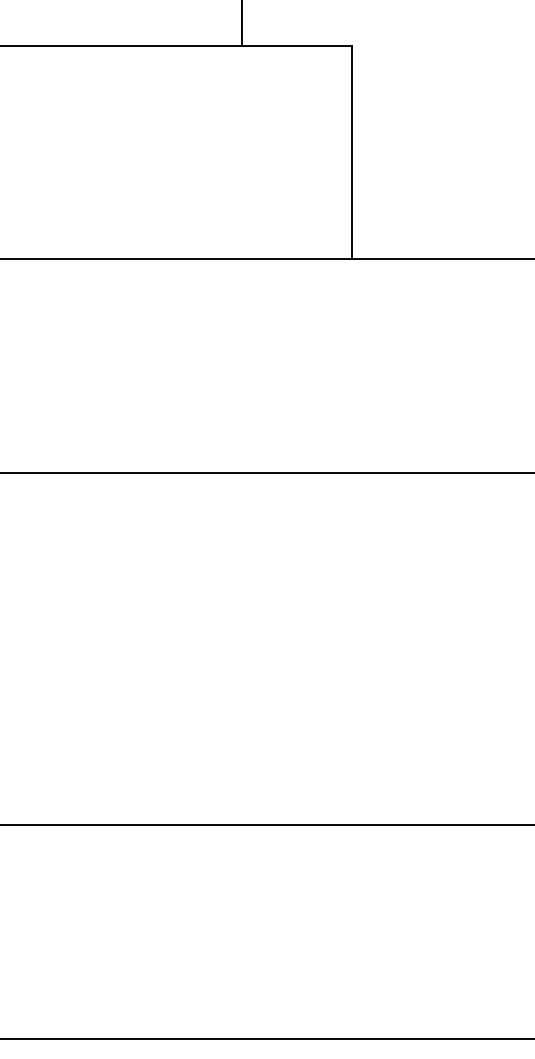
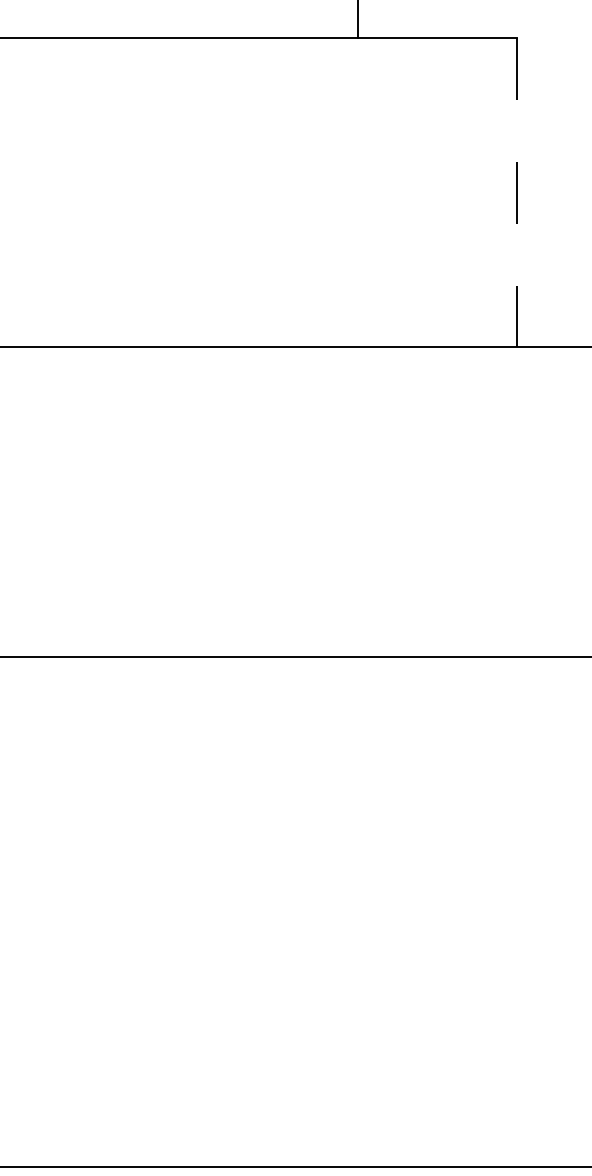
line: (351, 152) -> (516, 192), solid -> dashed

